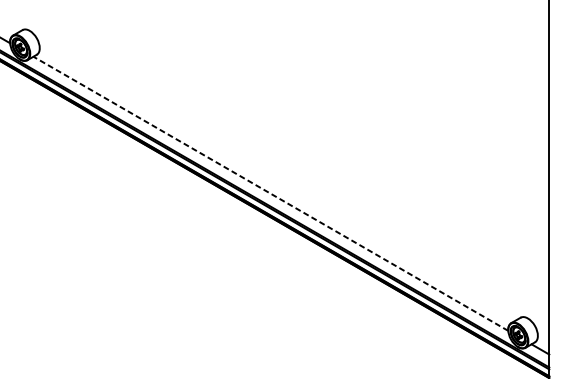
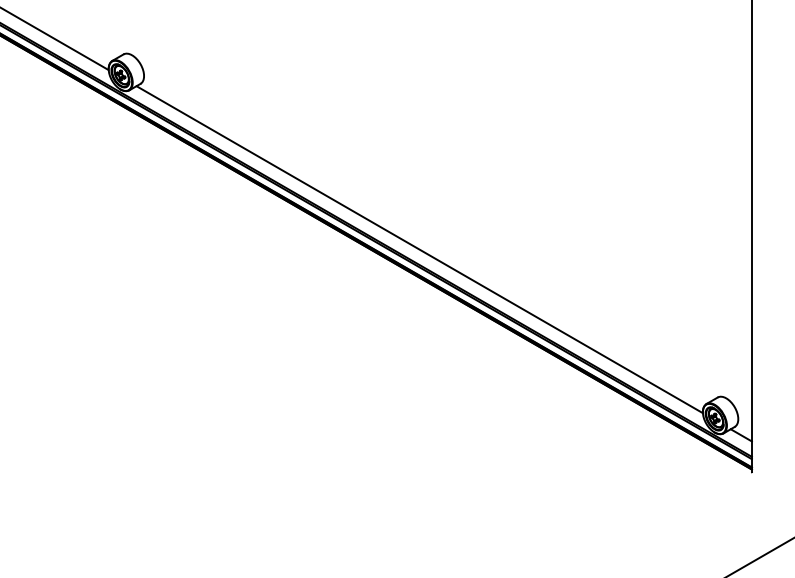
line: (270, 193) -> (419, 249), dashed -> solid

